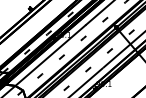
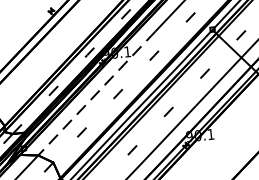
line: (50, 56) -> (97, 95), solid -> dashed

